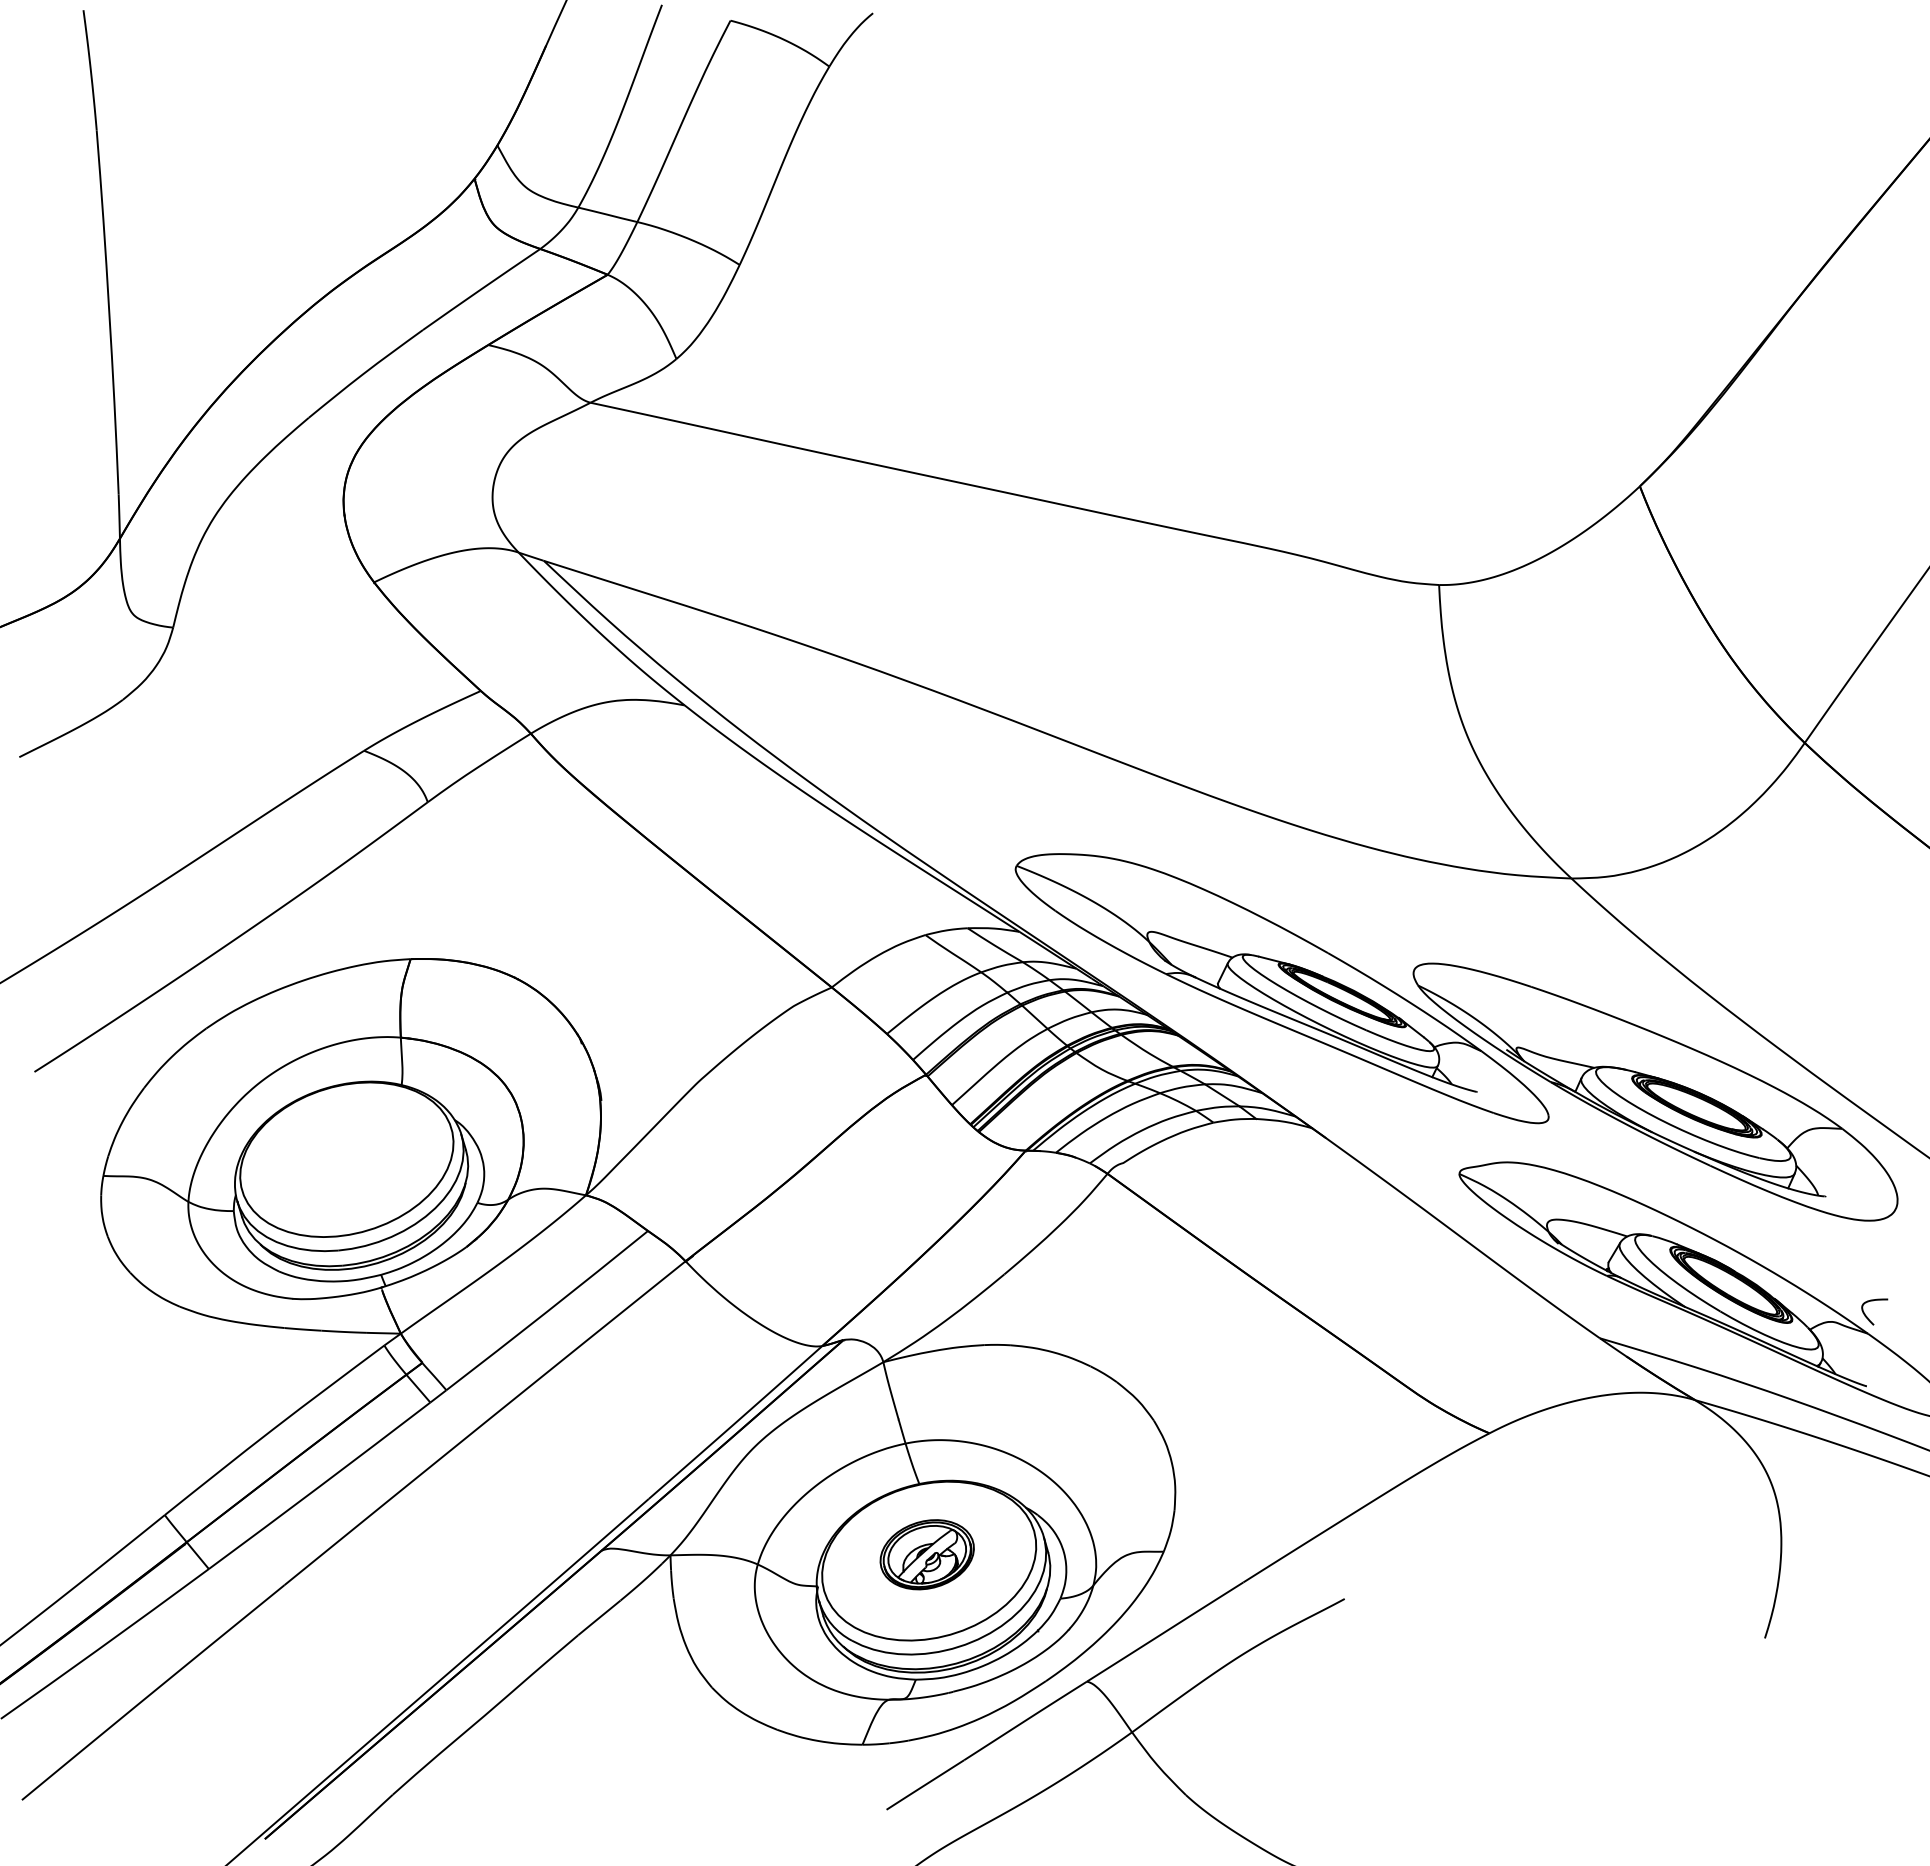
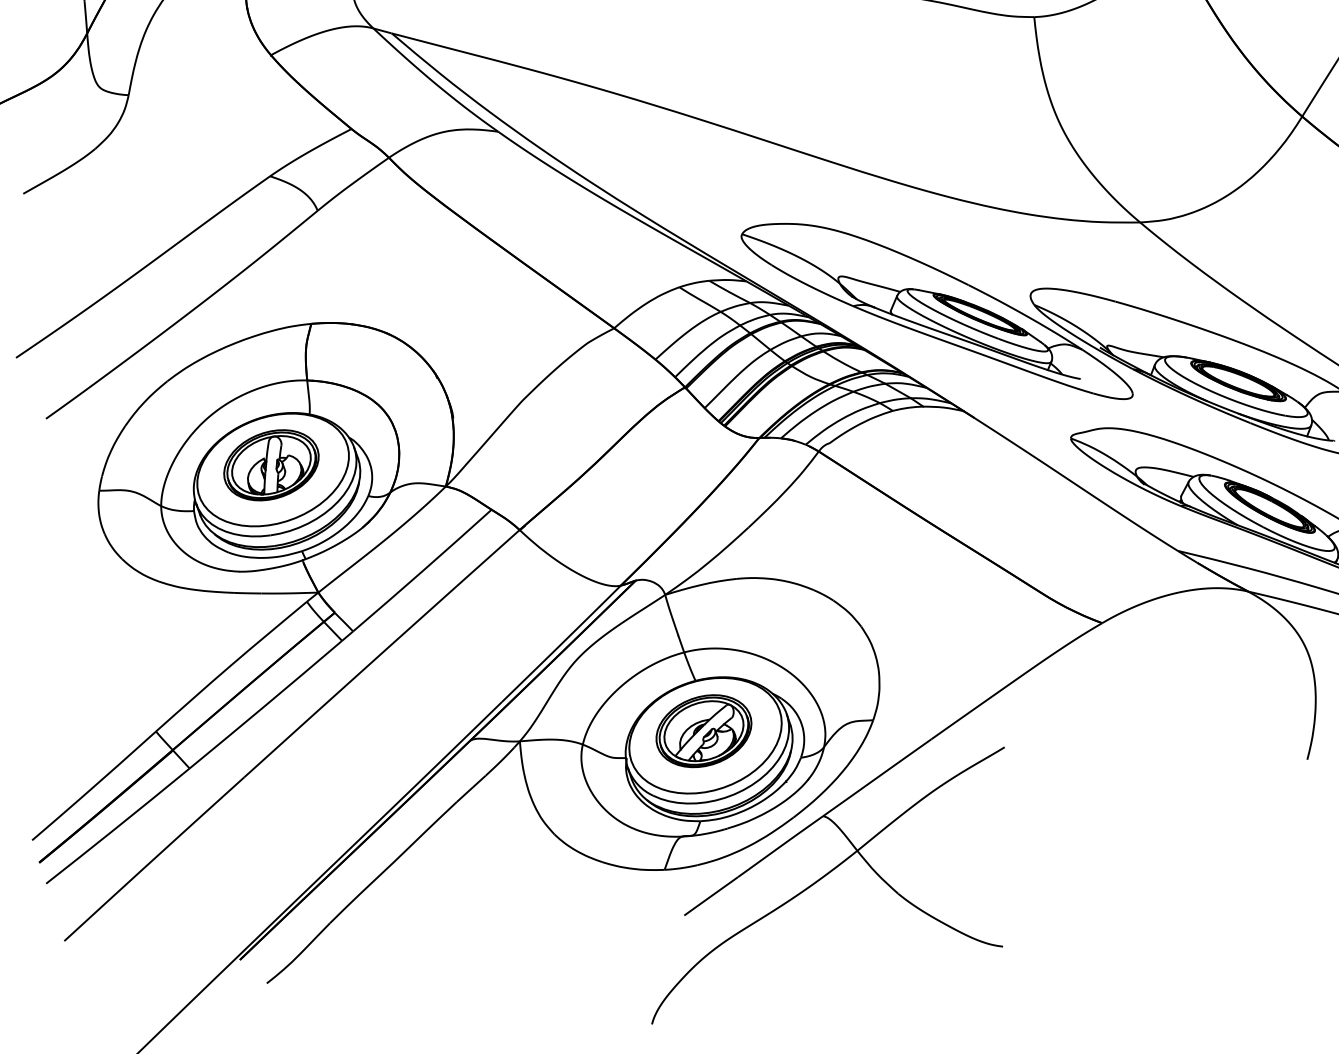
part: (344, 1153) -> (271, 465), added
part: (926, 1554) -> (703, 731), size x1.43

